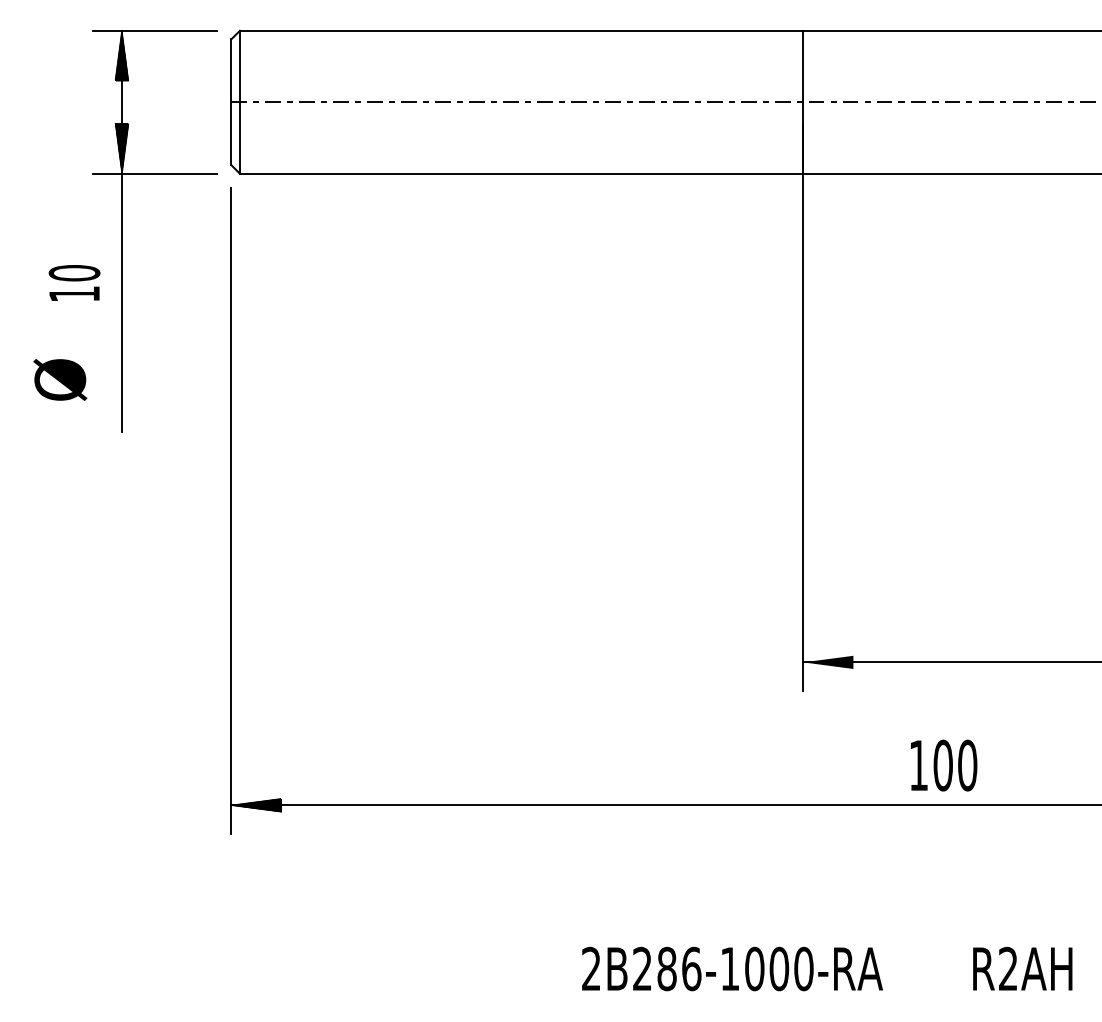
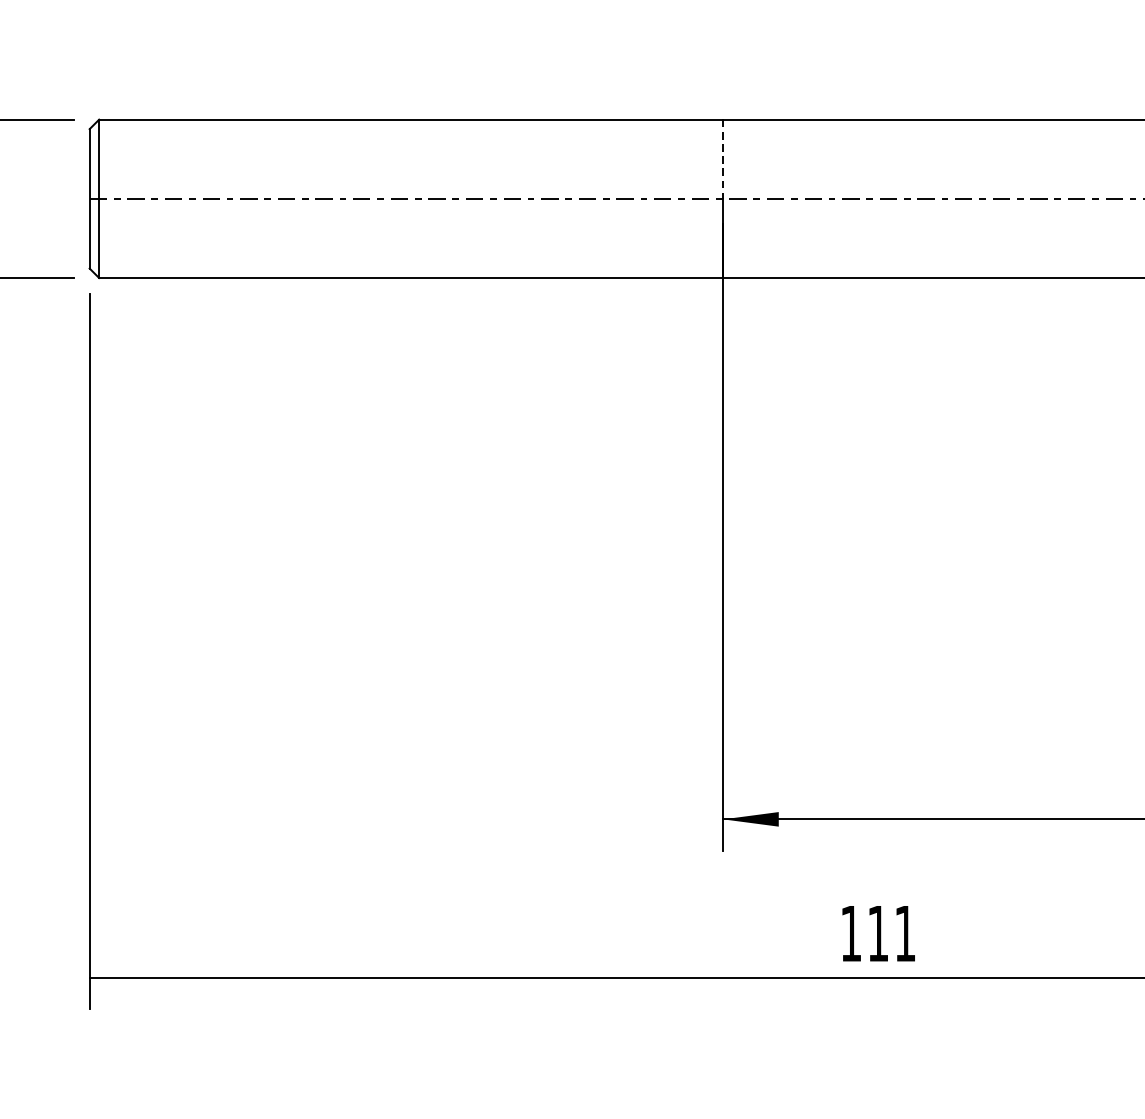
line: (803, 66) -> (723, 159), solid -> dashed
text: (955, 765) -> (891, 933), 100 -> 111
hatch: (256, 804) -> (117, 976), removed

